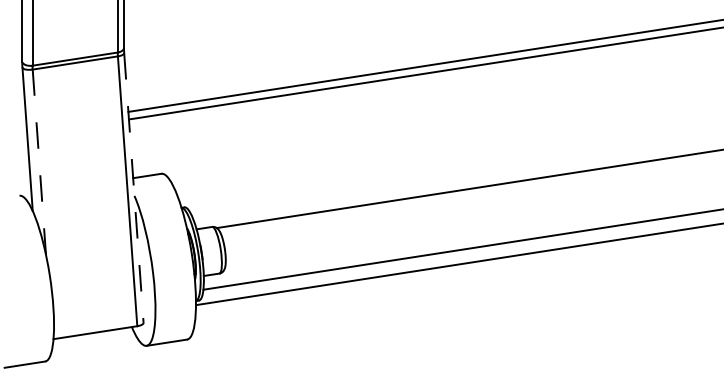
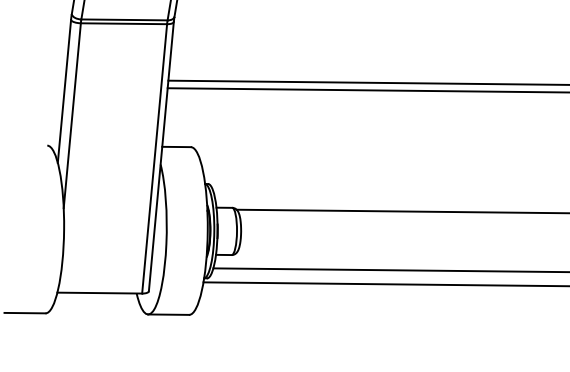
line: (39, 162) -> (72, 116), dashed -> solid
line: (133, 188) -> (160, 157), dashed -> solid

